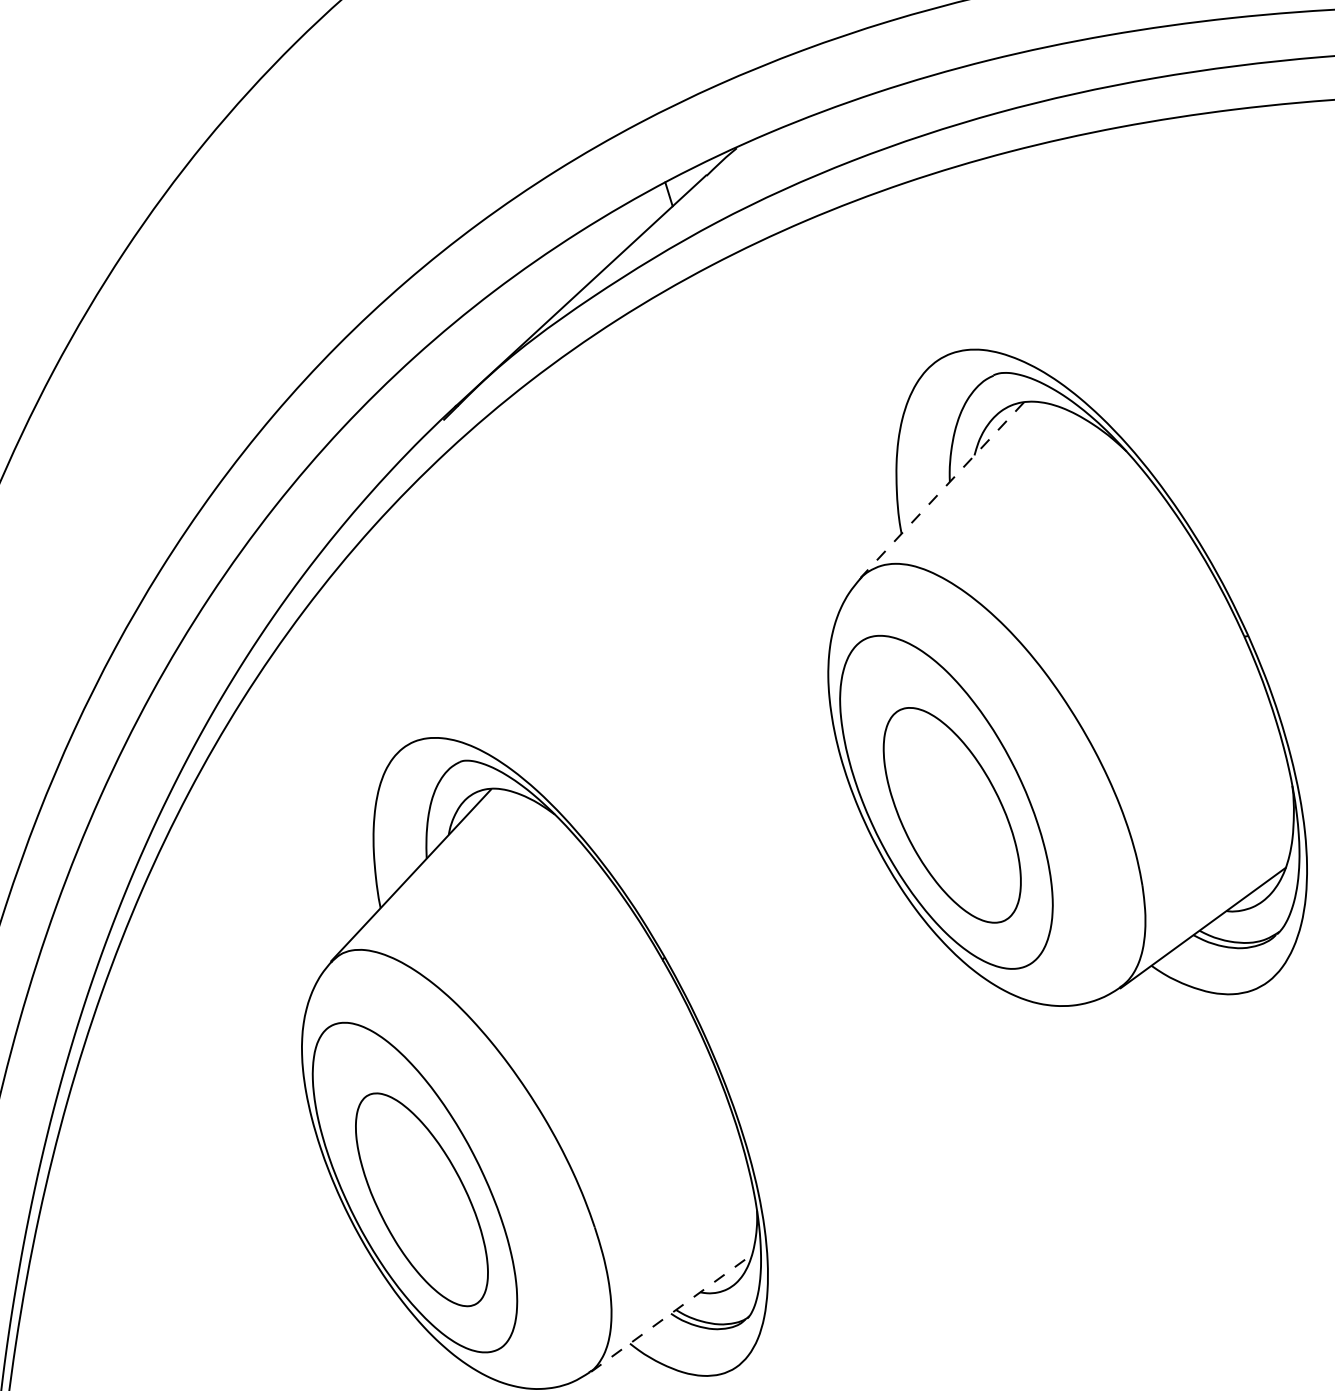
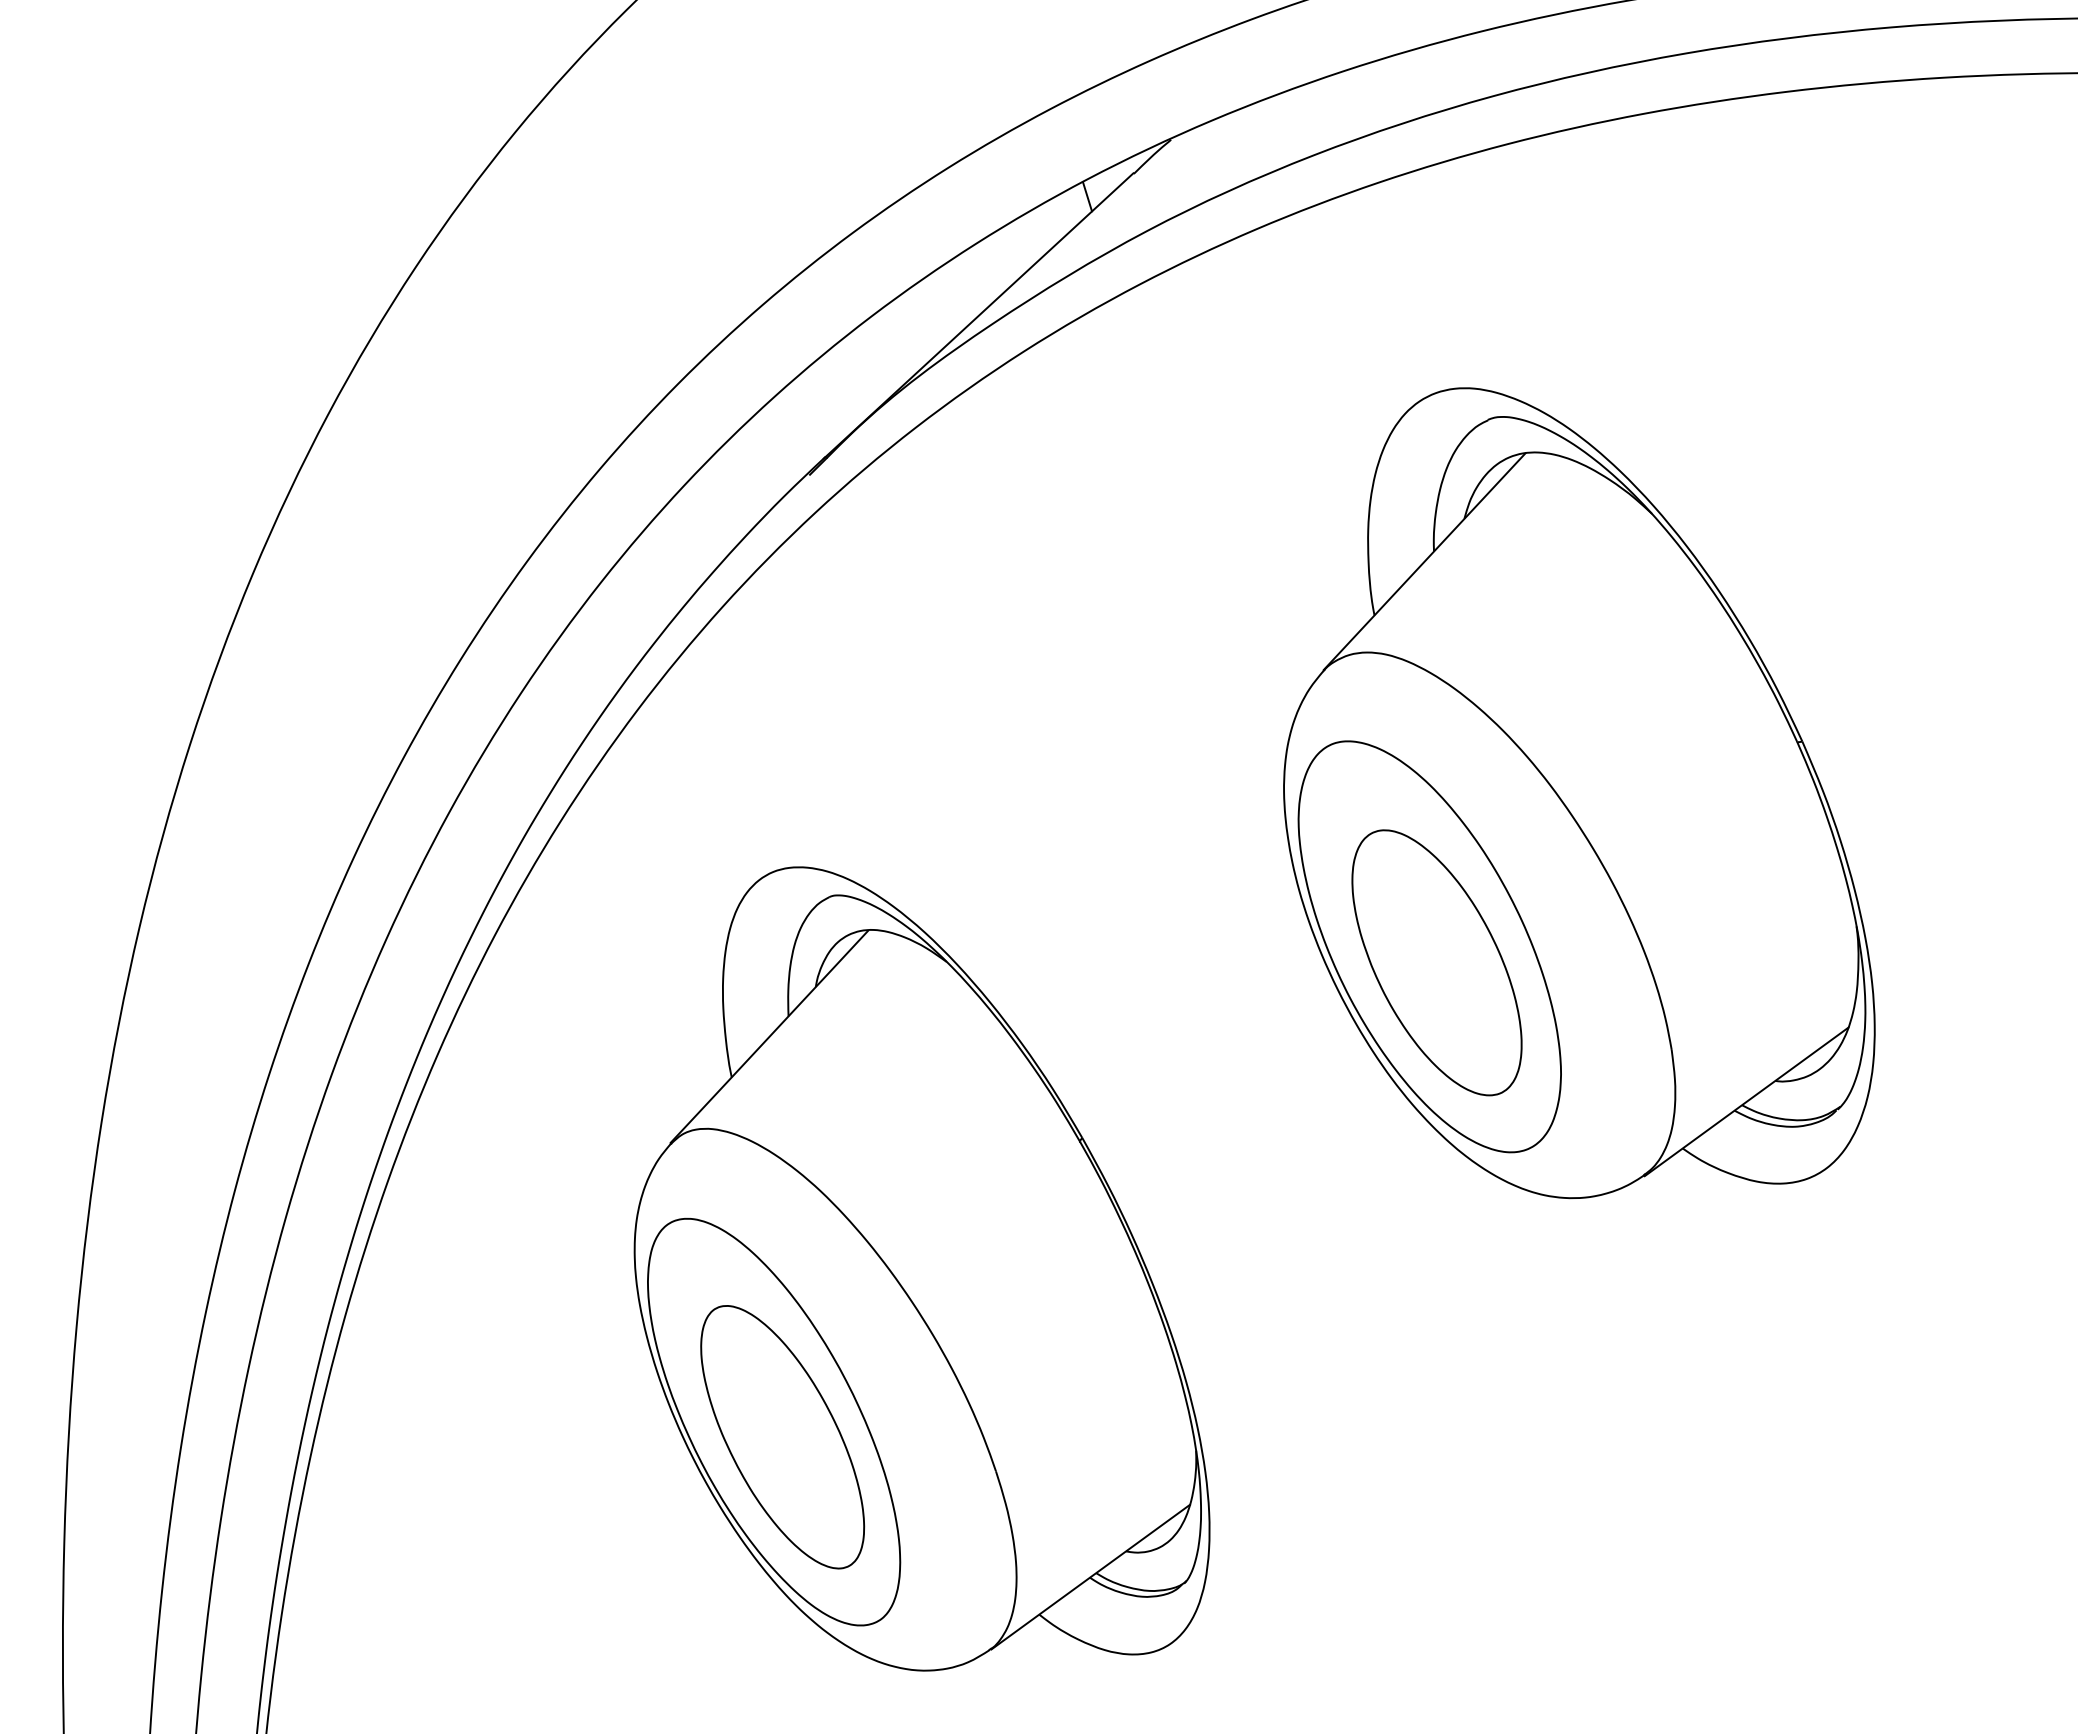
line: (942, 490) -> (1424, 561), dashed -> solid
line: (671, 1313) -> (1090, 1577), dashed -> solid

